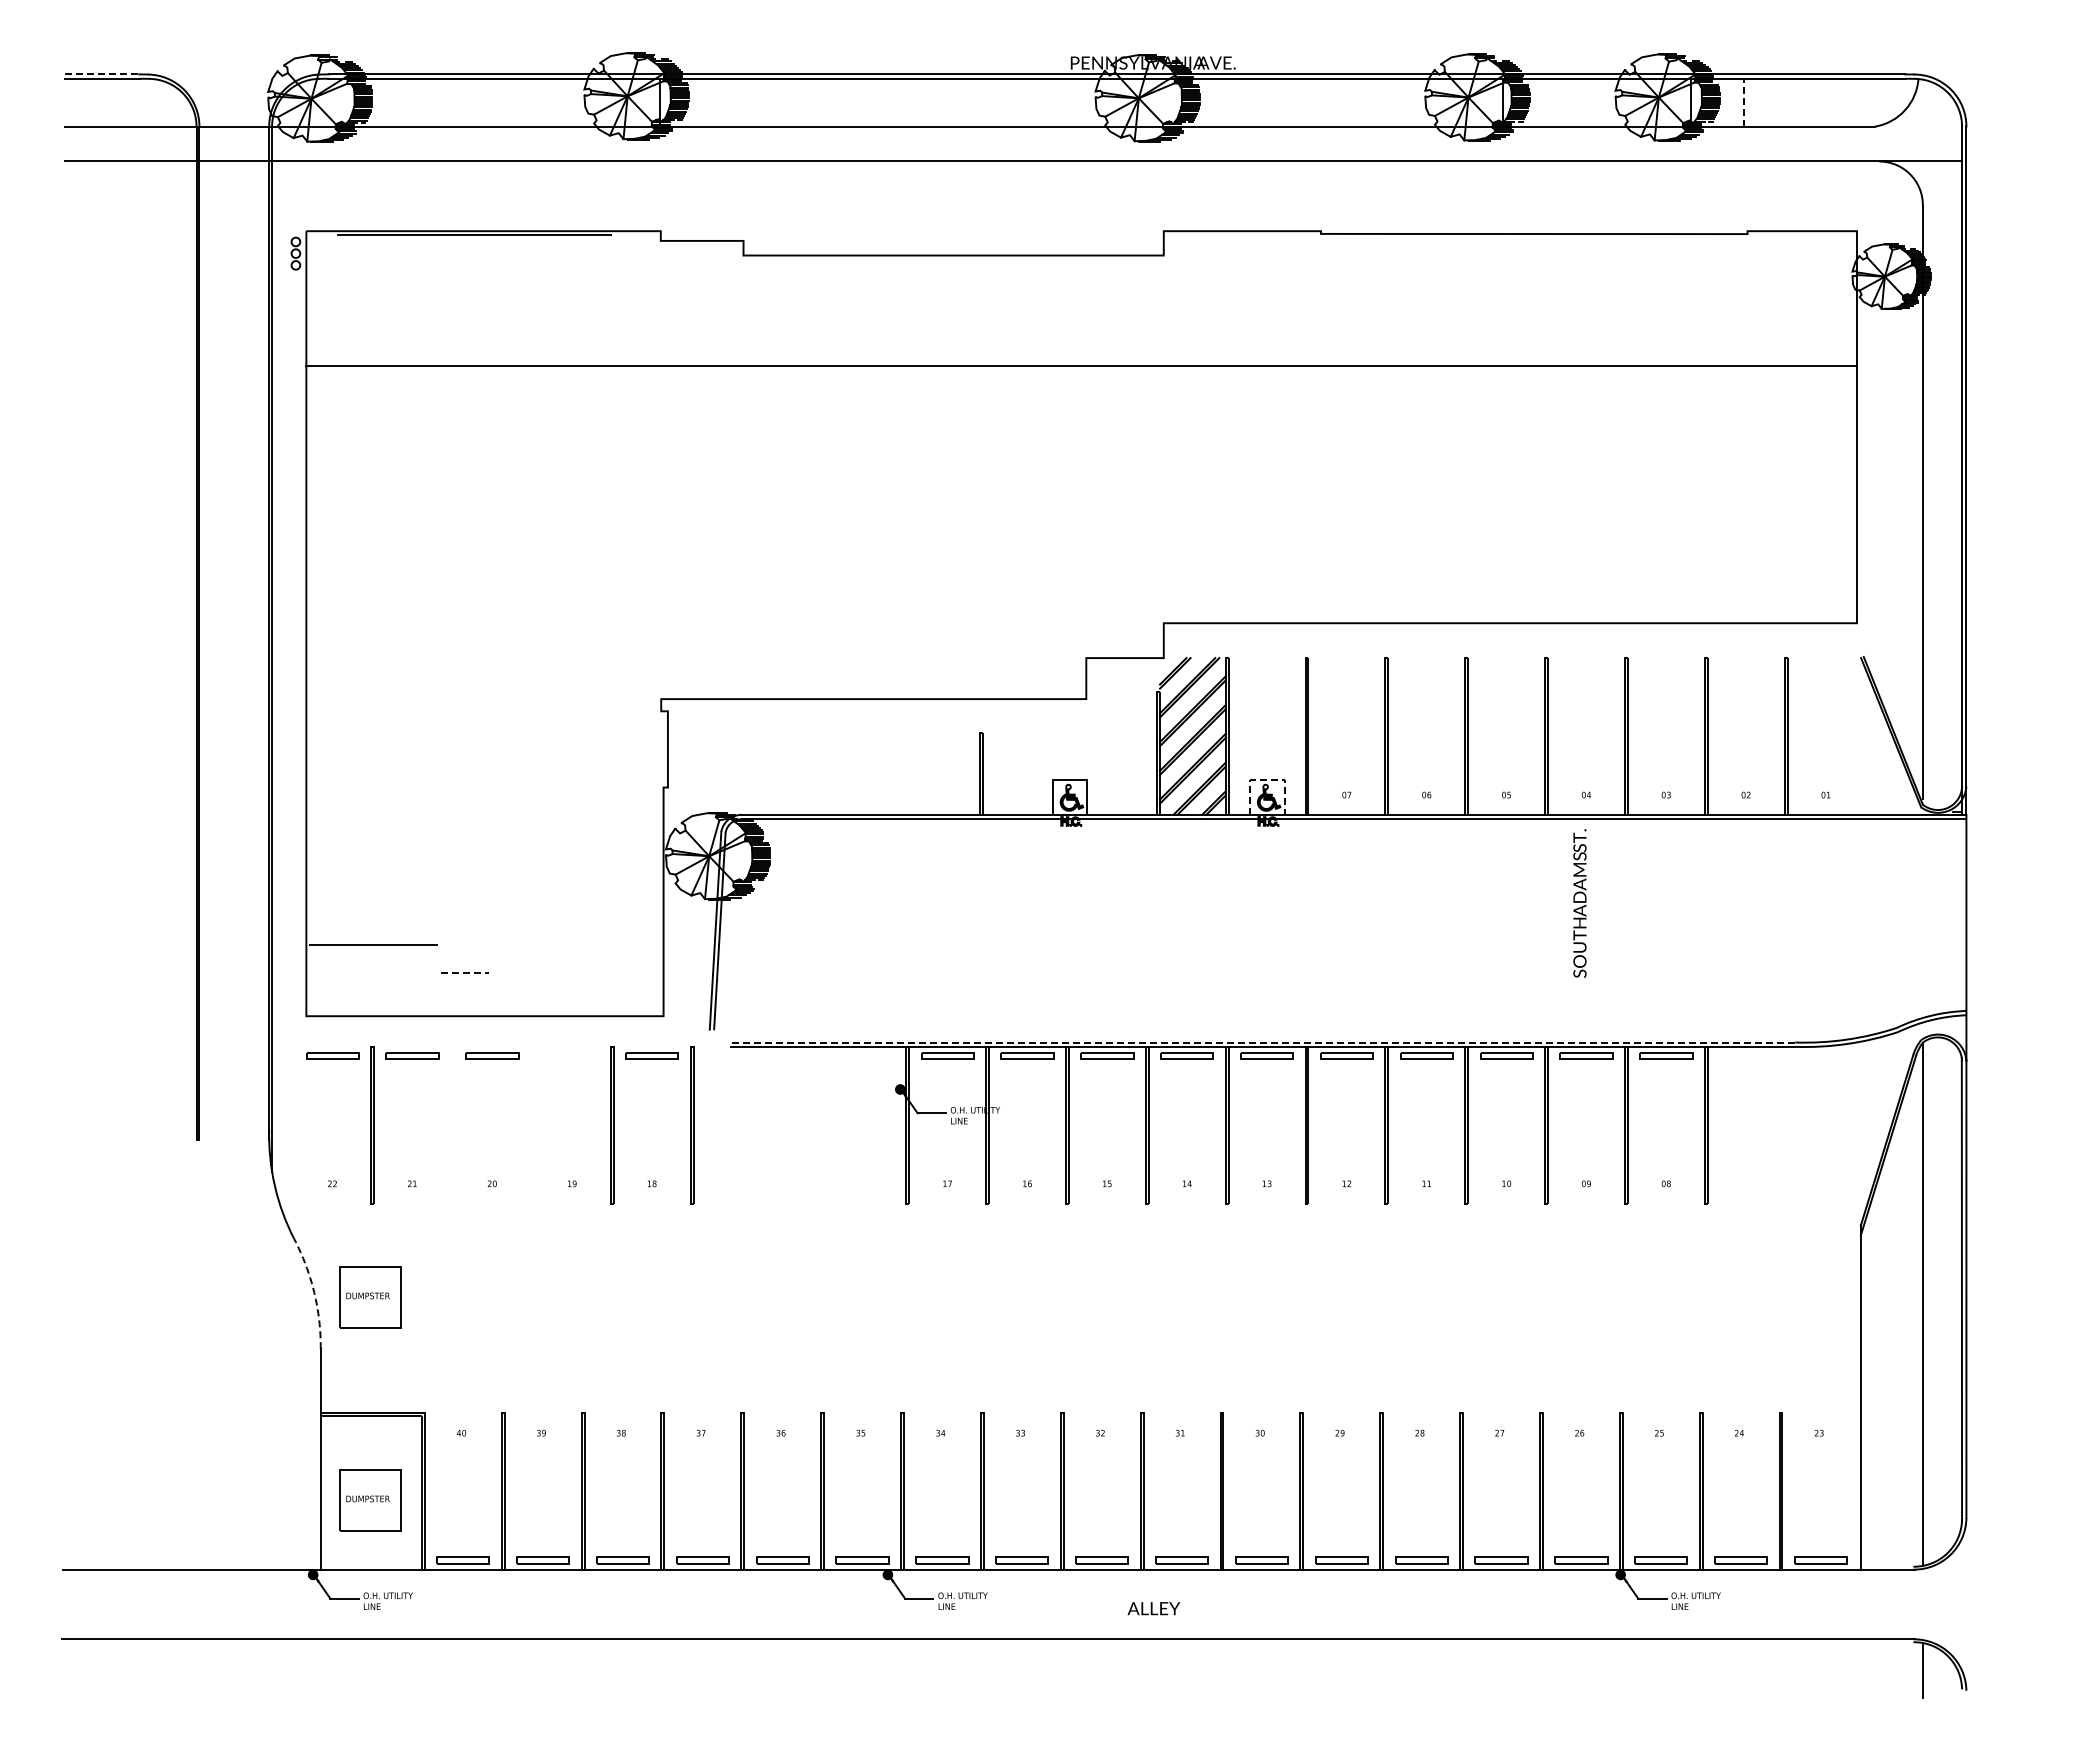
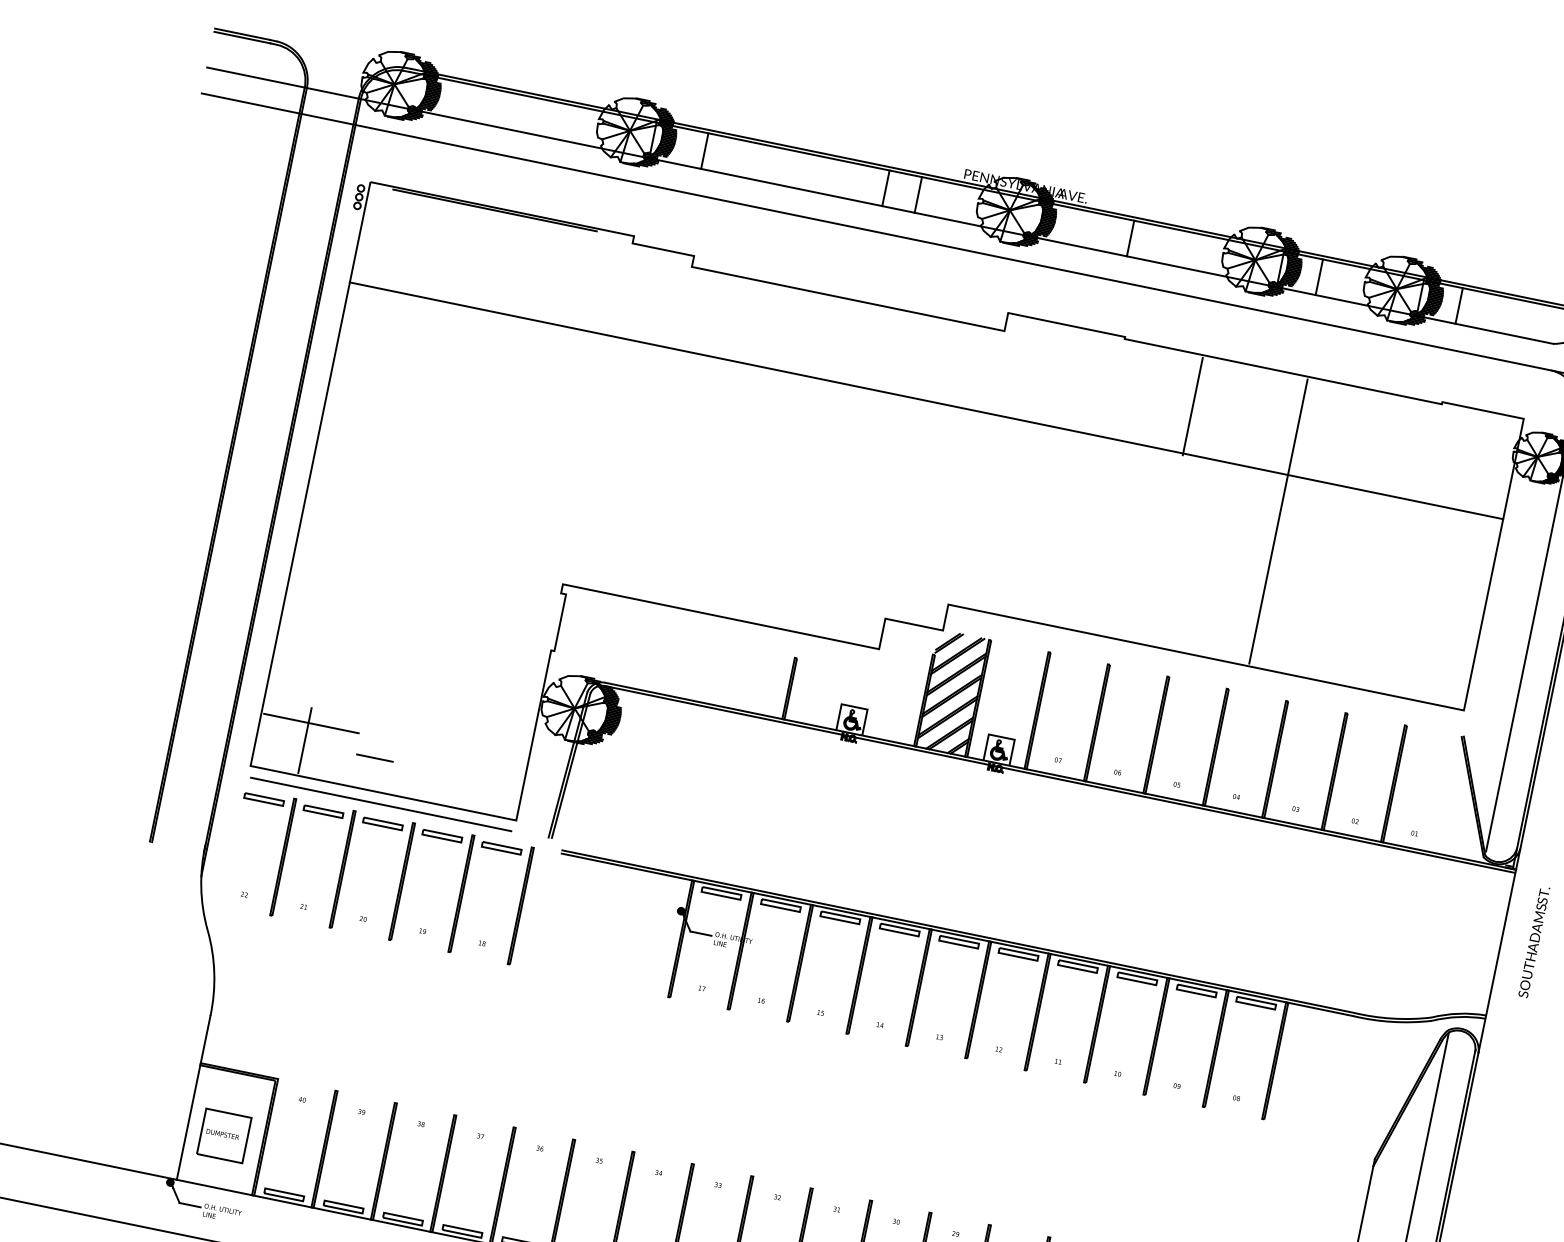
line: (102, 74) -> (242, 34), dashed -> solid
line: (729, 102) -> (704, 150), added
line: (973, 102) -> (886, 188), added
line: (1016, 102) -> (918, 194), added
line: (1301, 102) -> (1130, 238), added
line: (1555, 102) -> (1319, 277), added
line: (1743, 102) -> (1459, 305), dashed -> solid
line: (1426, 302) -> (1192, 406), added
line: (1567, 428) -> (1278, 521), added
line: (1268, 780) -> (1002, 737), dashed -> solid
text: (1579, 903) -> (1533, 942), moved
line: (369, 968) -> (304, 740), added
line: (464, 973) -> (374, 758), dashed -> solid
line: (484, 1031) -> (380, 804), added
line: (1262, 1042) -> (957, 931), dashed -> solid
part: (571, 1055) -> (441, 835), added
line: (451, 1125) -> (341, 869), added
line: (531, 1125) -> (401, 881), added
arc: (314, 1292) -> (214, 972), dashed -> solid
part: (370, 1297) -> (255, 985), removed

